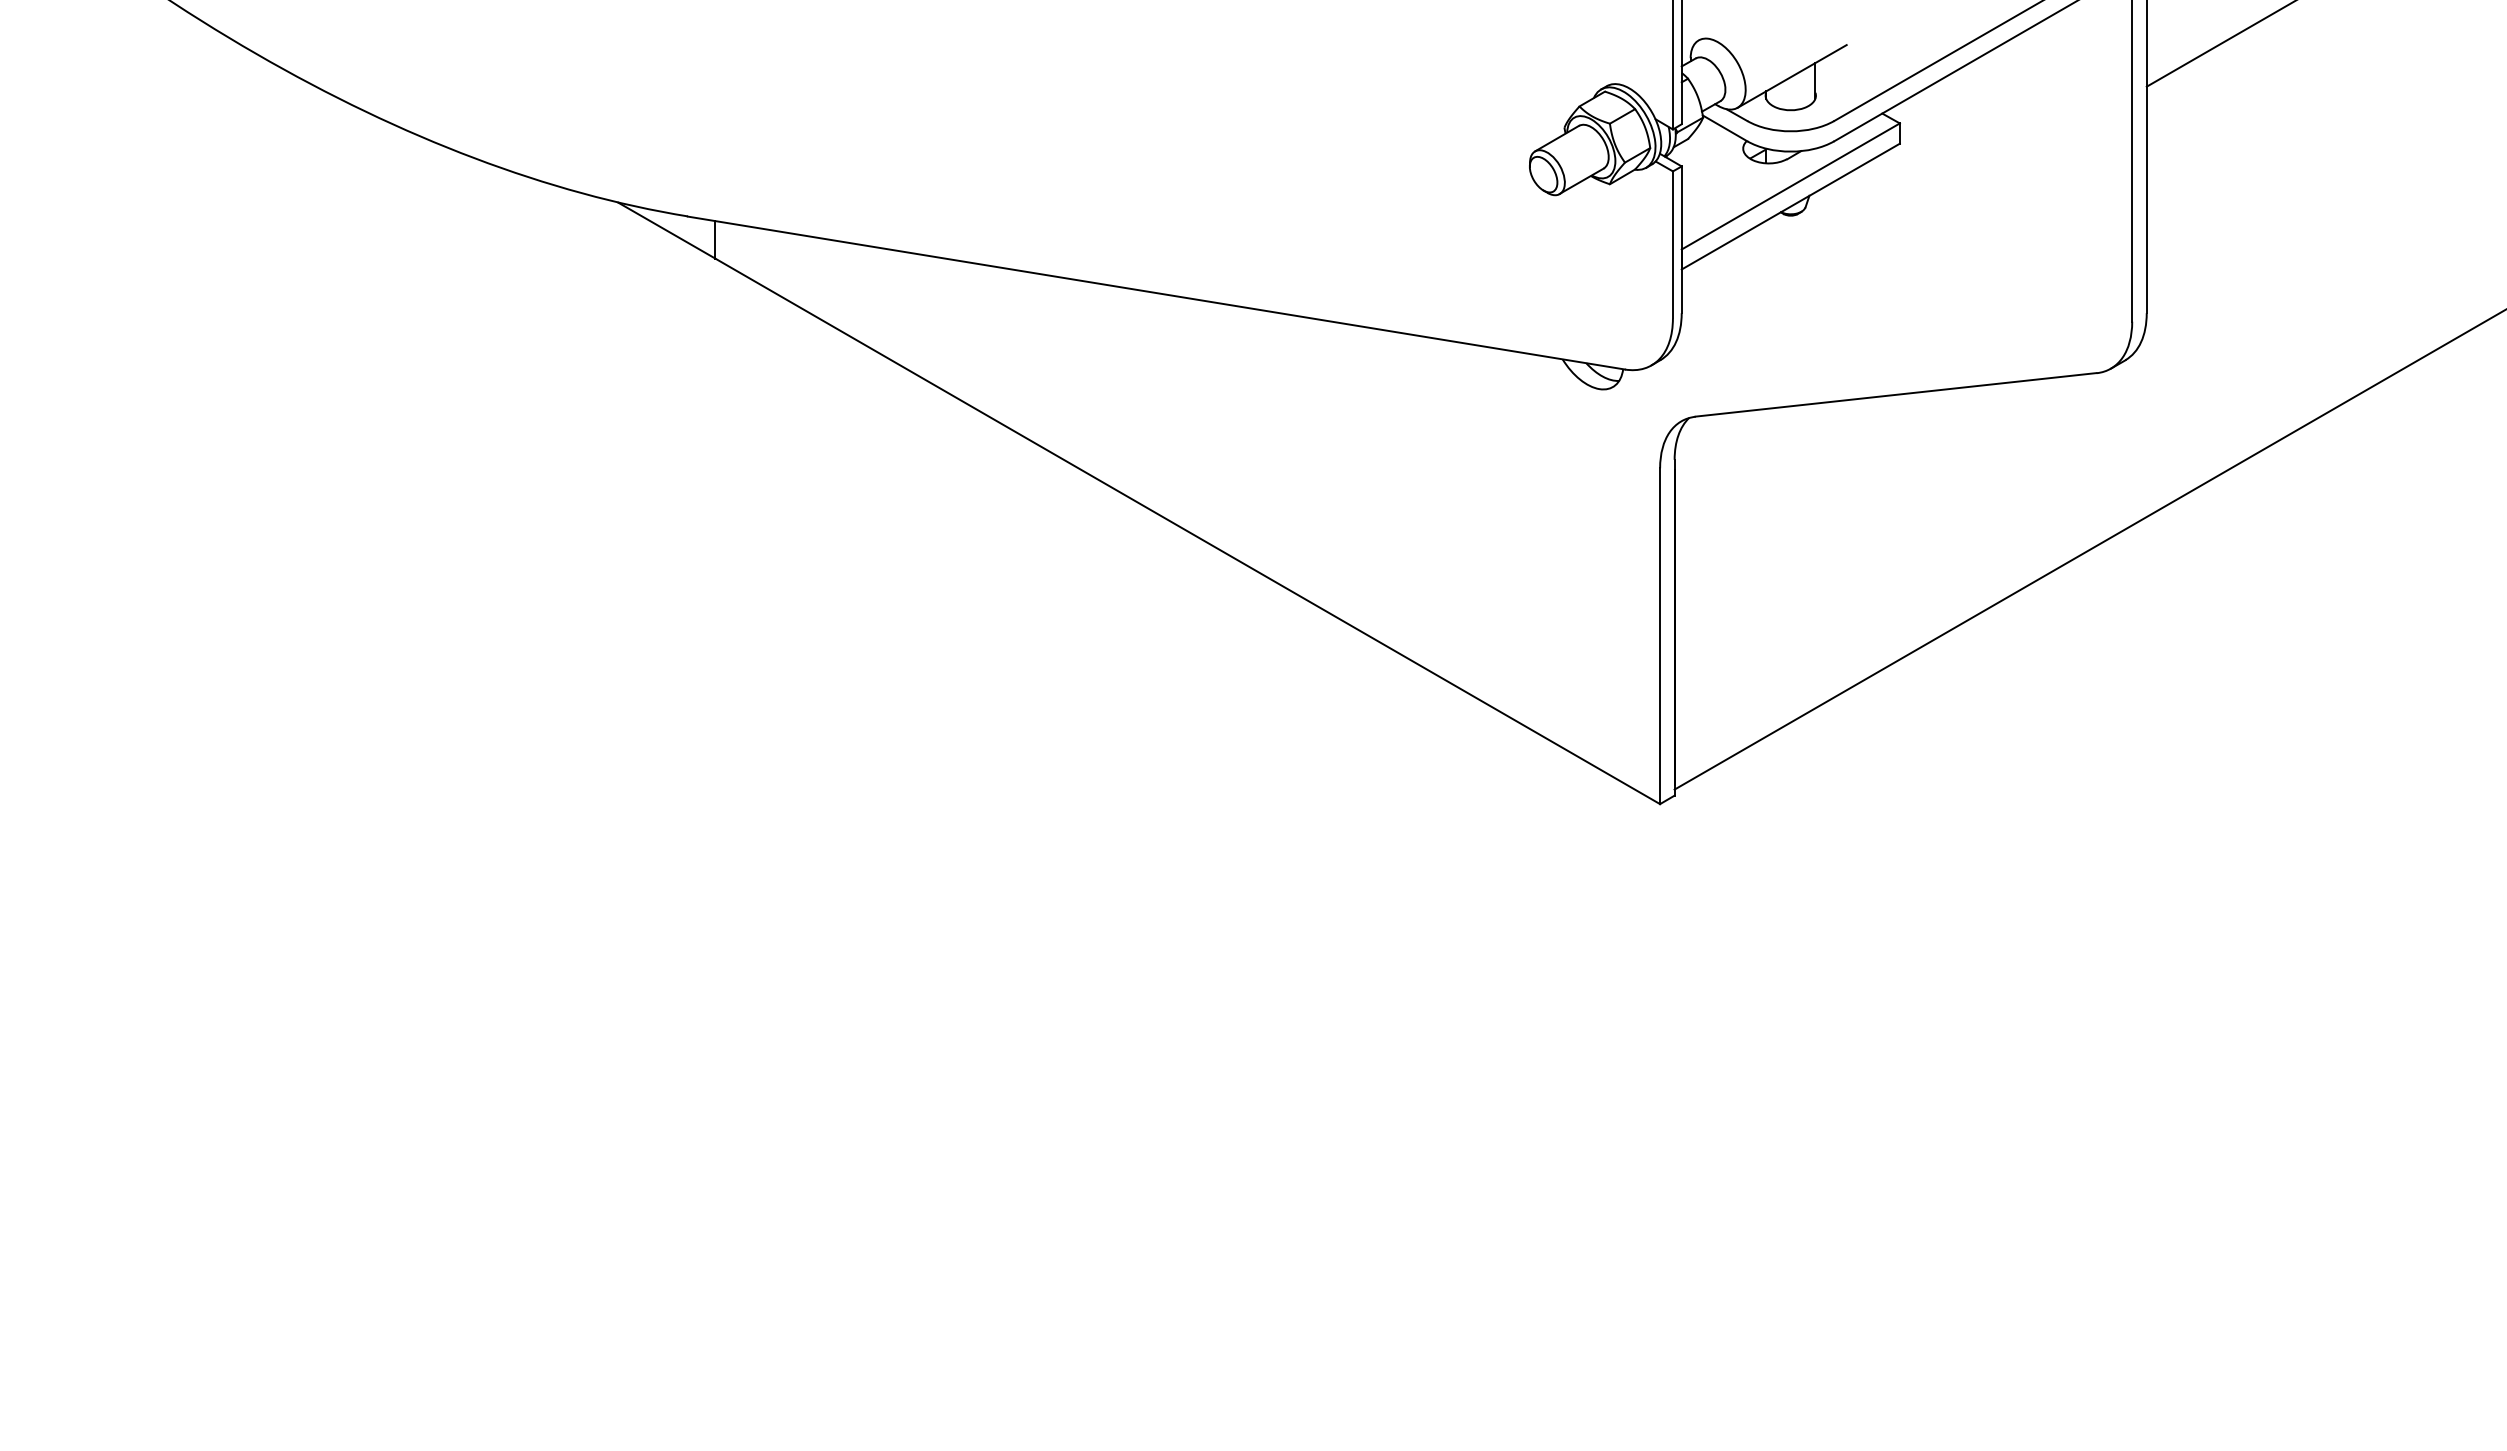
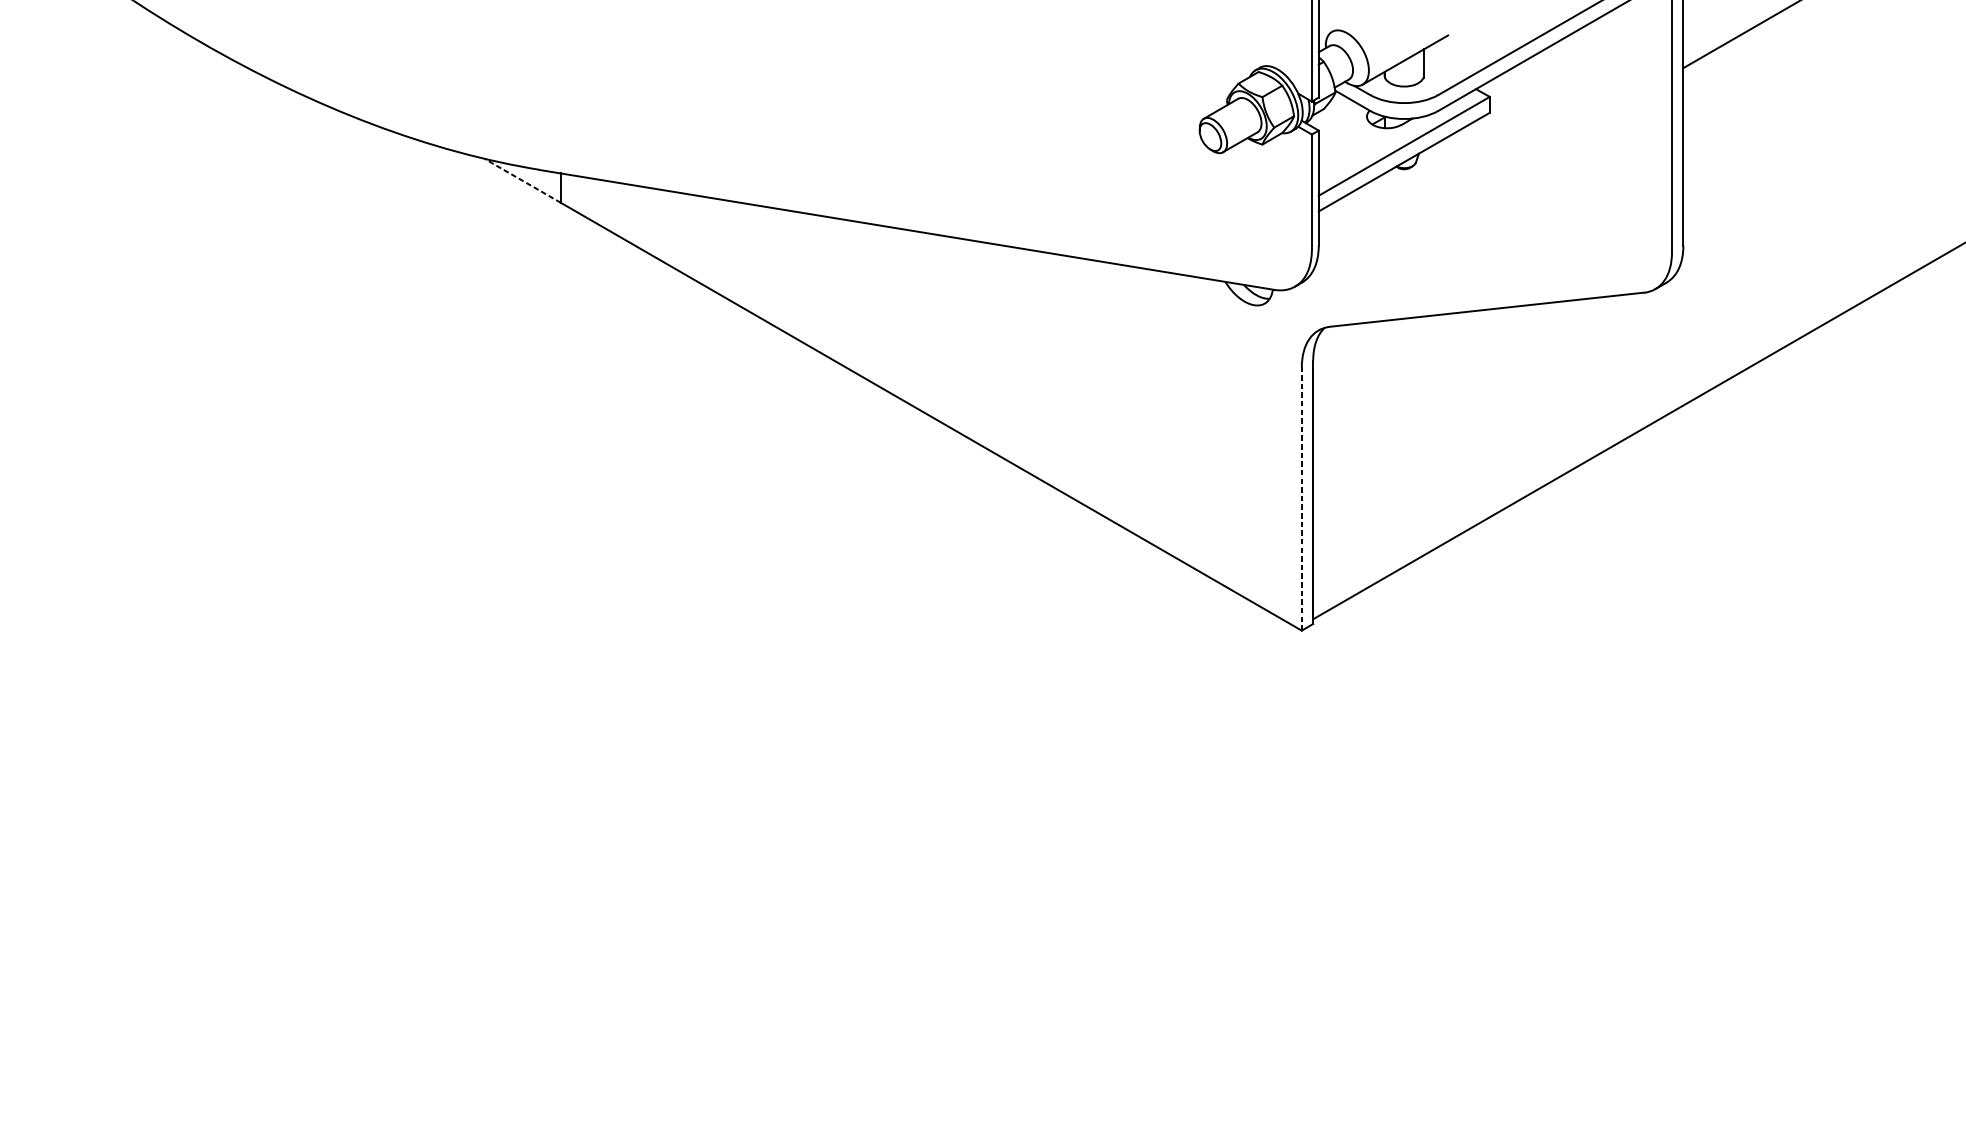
line: (666, 230) -> (522, 180), solid -> dashed
line: (1660, 636) -> (1302, 499), solid -> dashed

